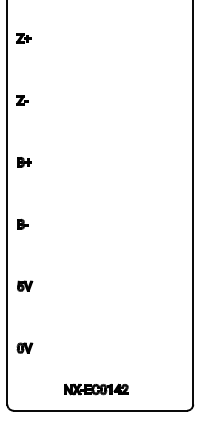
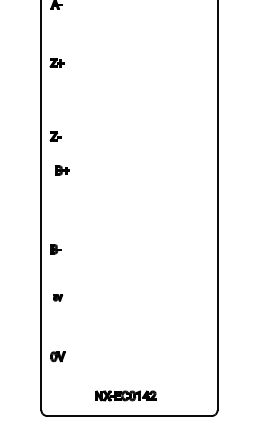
part: (22, 100) -> (55, 136), moved
part: (24, 162) -> (62, 170), moved
part: (22, 224) -> (55, 249), moved
part: (24, 285) -> (57, 297), size x0.6

